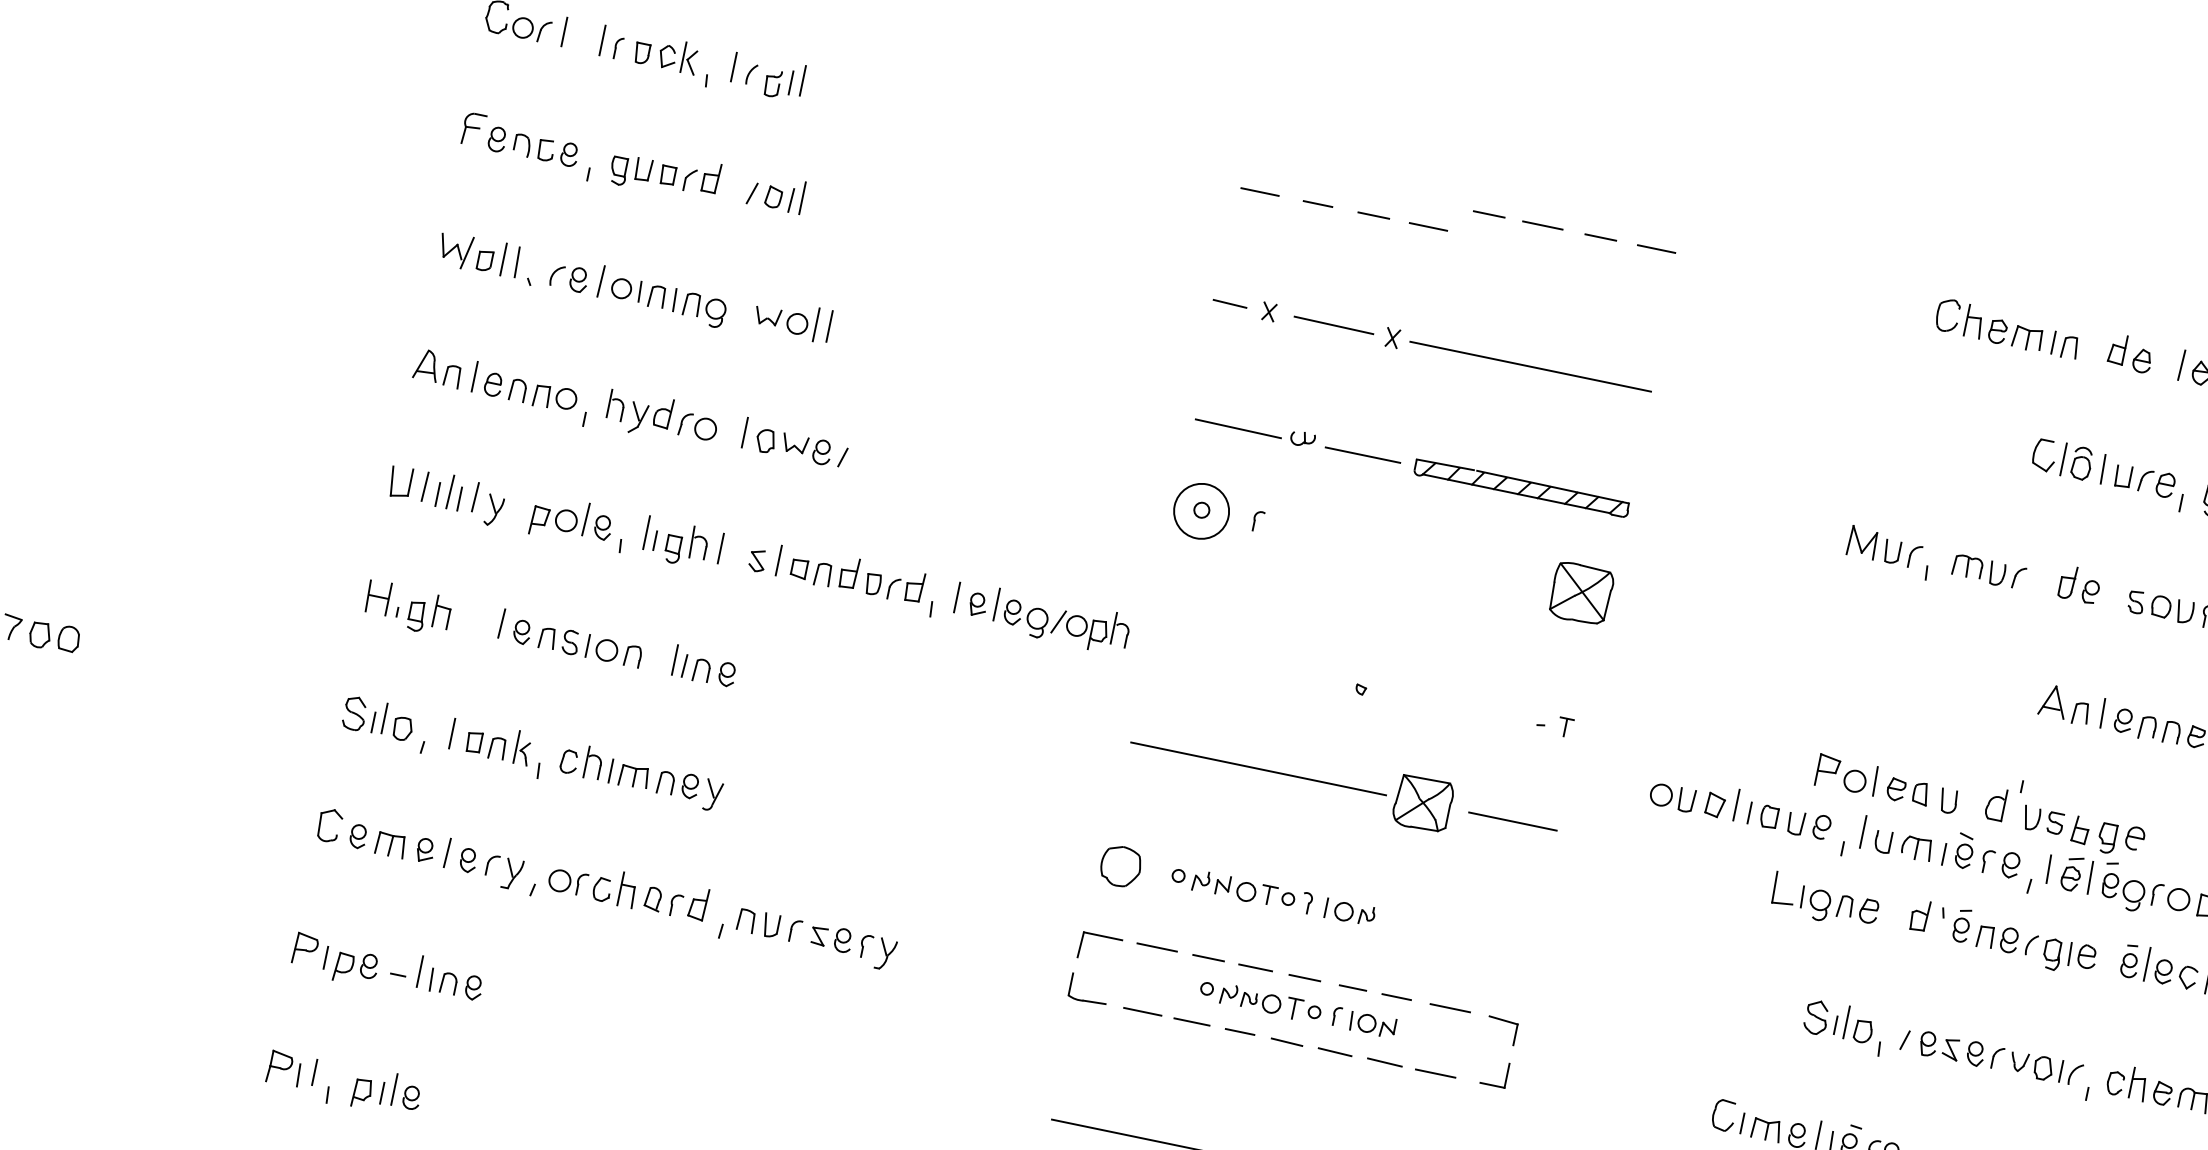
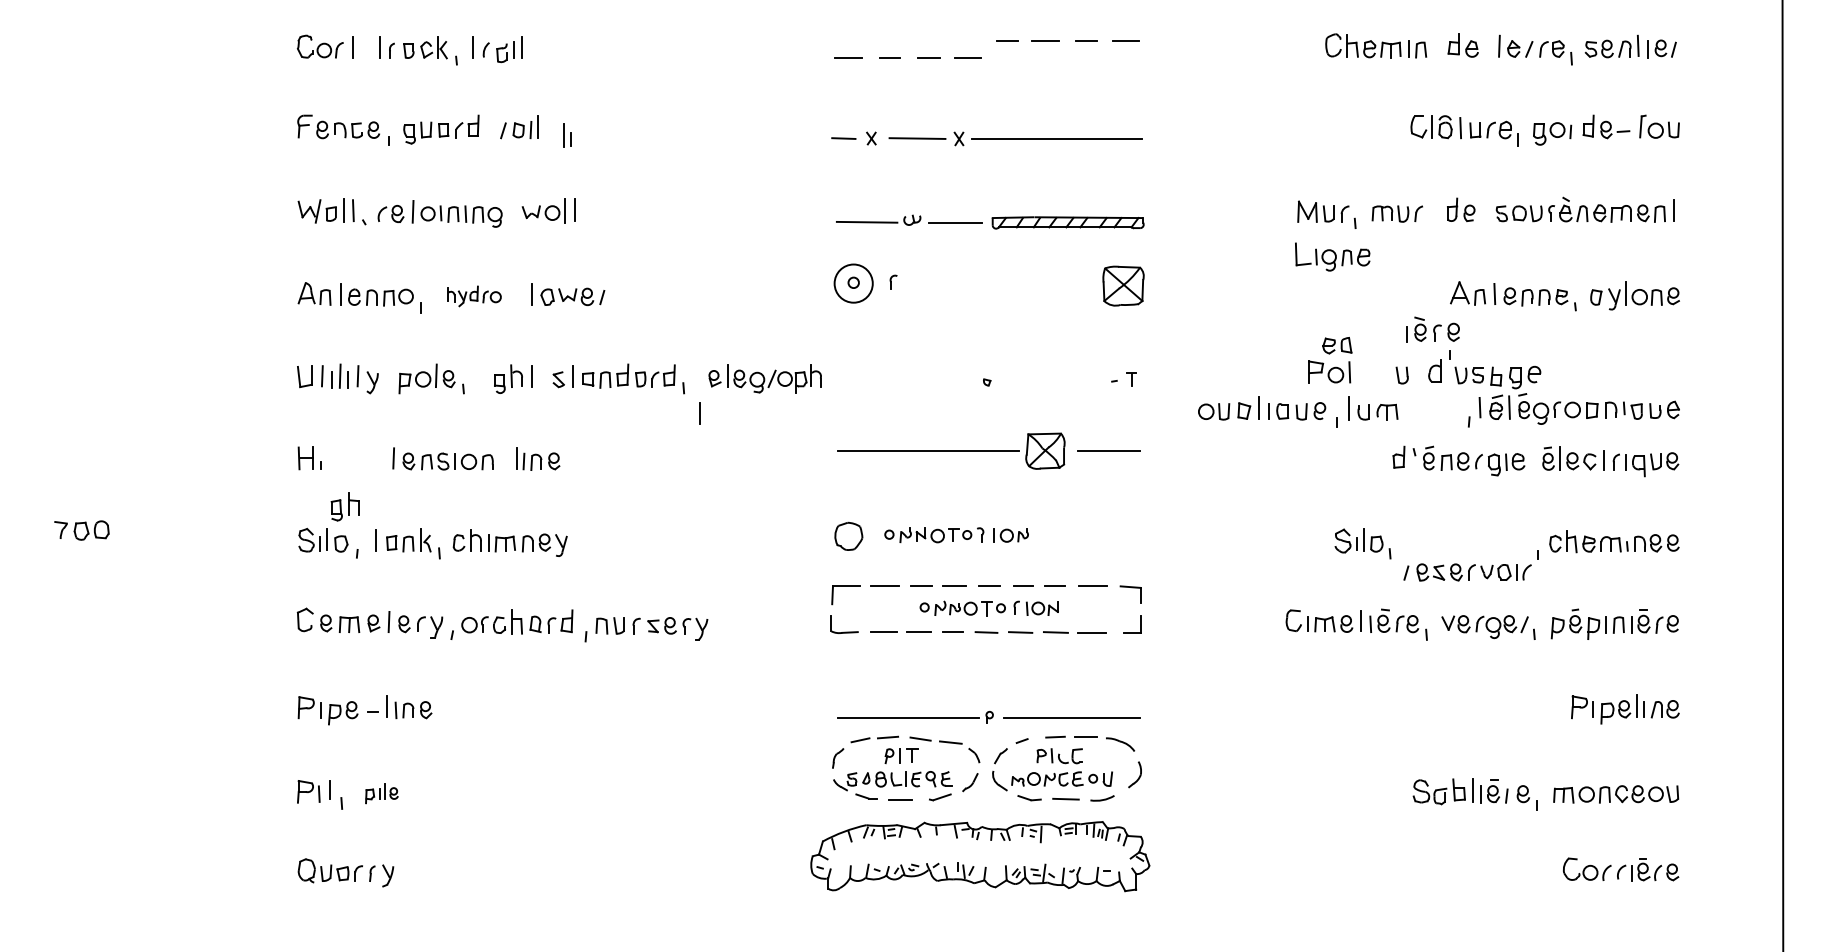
part: (662, 418) -> (474, 296), size x0.7
part: (650, 533) -> (567, 135), moved
line: (956, 597) -> (699, 413), moved
part: (428, 612) -> (344, 506), moved
part: (1908, 791) -> (1337, 345), moved
part: (1981, 855) -> (1432, 329), moved
part: (1825, 900) -> (1332, 256), moved
part: (1991, 1057) -> (1467, 572), moved
part: (386, 1092) -> (381, 793), size x0.7

